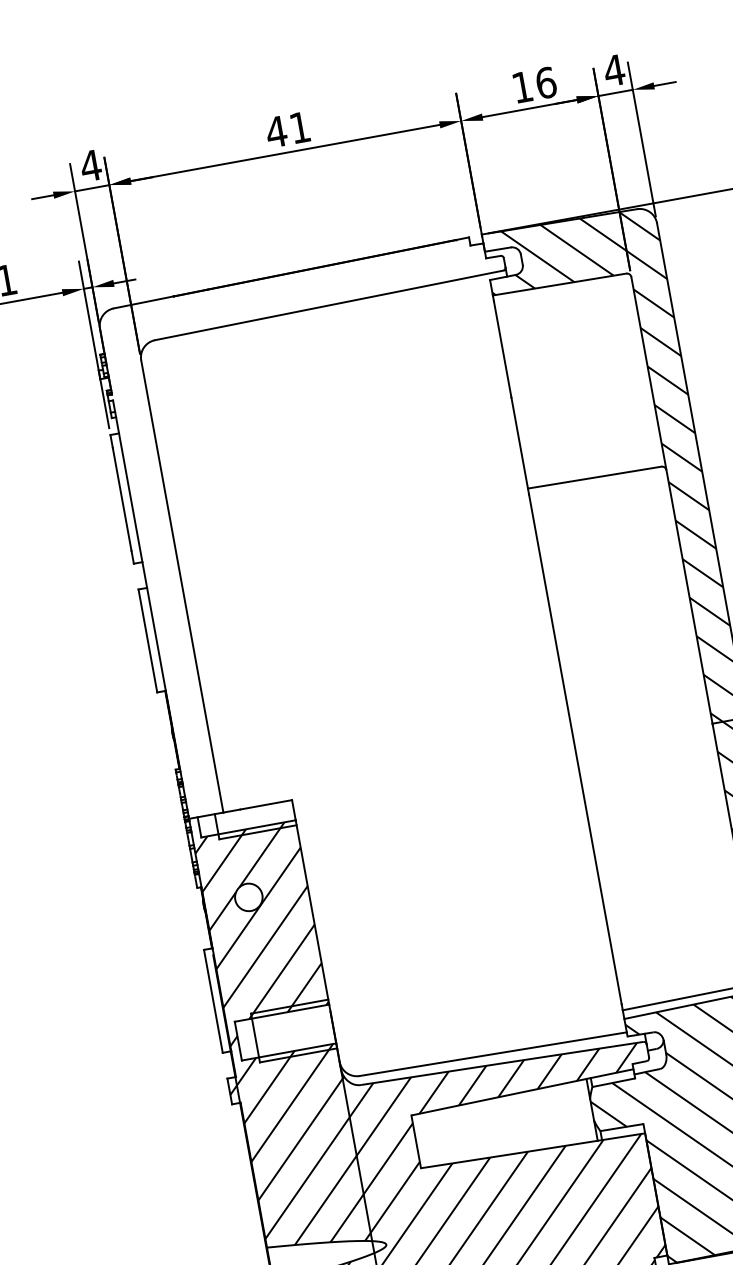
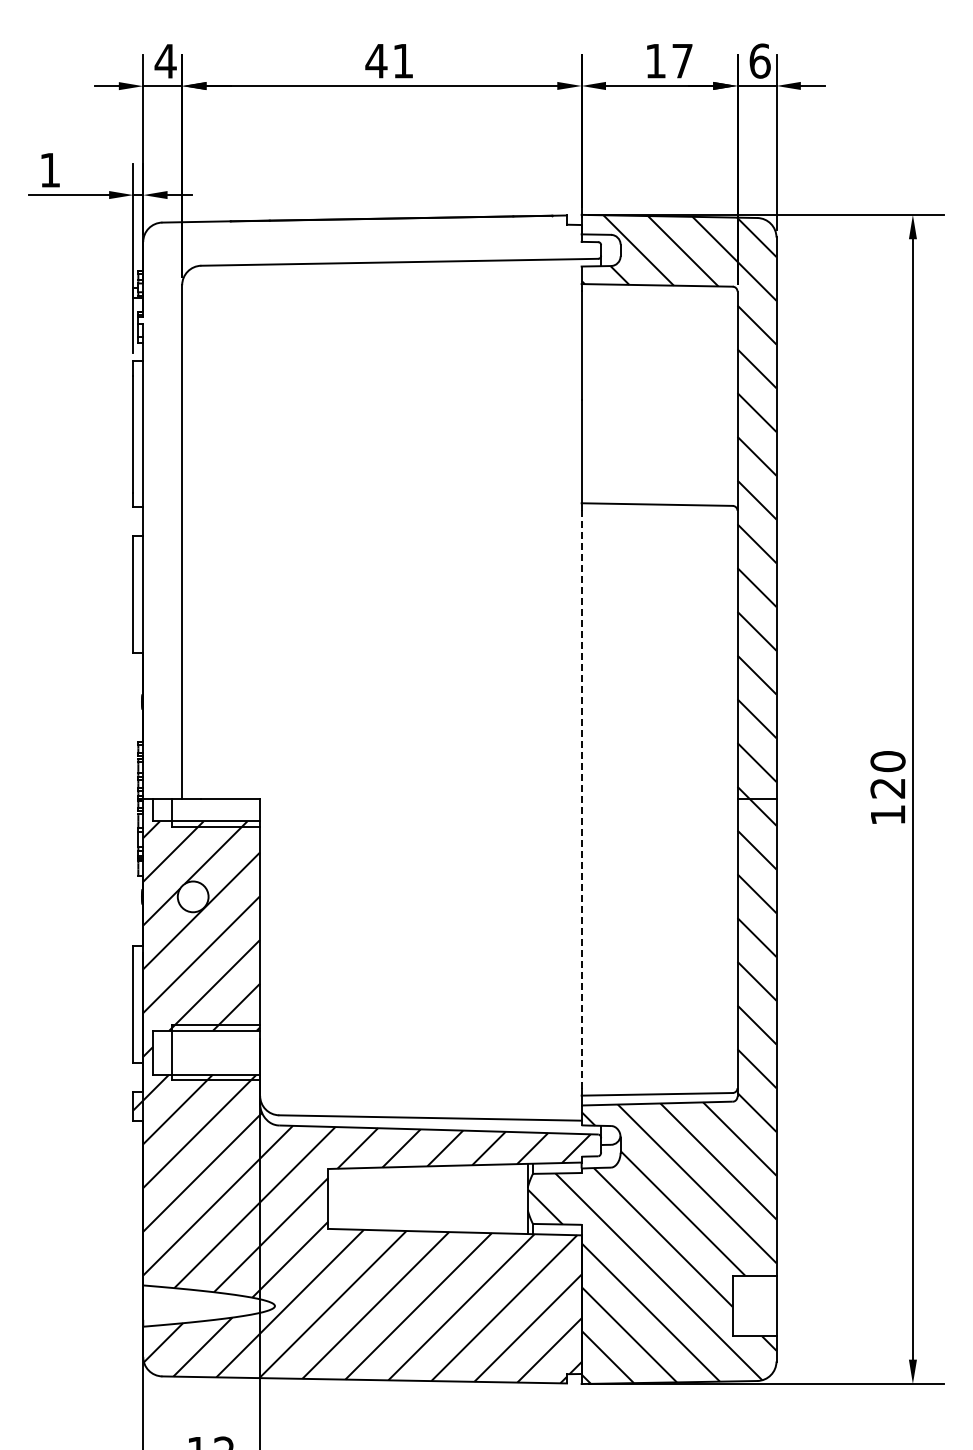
text: (613, 70) -> (759, 60), 4 -> 6
text: (545, 82) -> (682, 60), 16 -> 17
line: (575, 748) -> (581, 798), solid -> dashed

